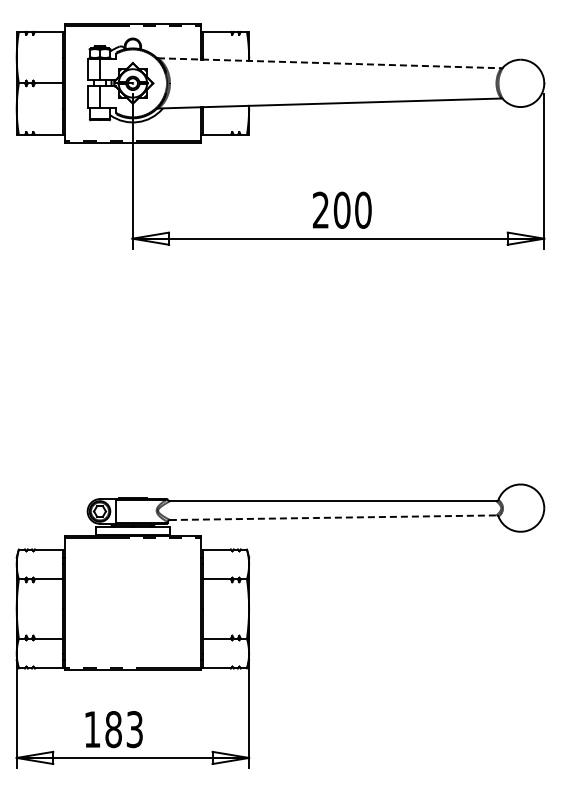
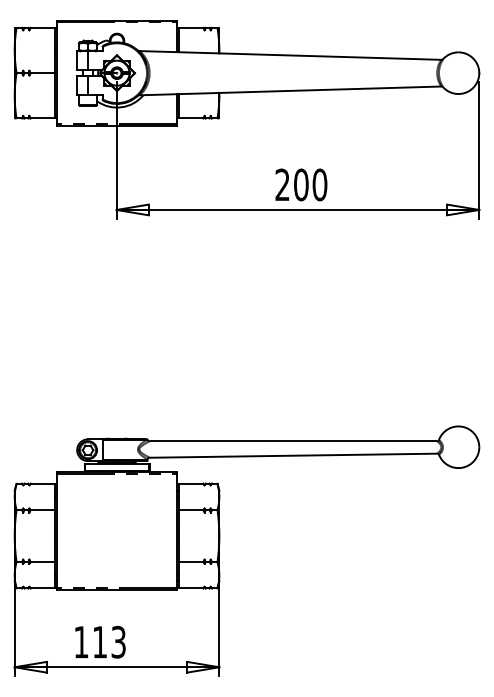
line: (329, 63) -> (290, 55), dashed -> solid
line: (333, 517) -> (293, 455), dashed -> solid
text: (113, 729) -> (99, 642), 183 -> 113

